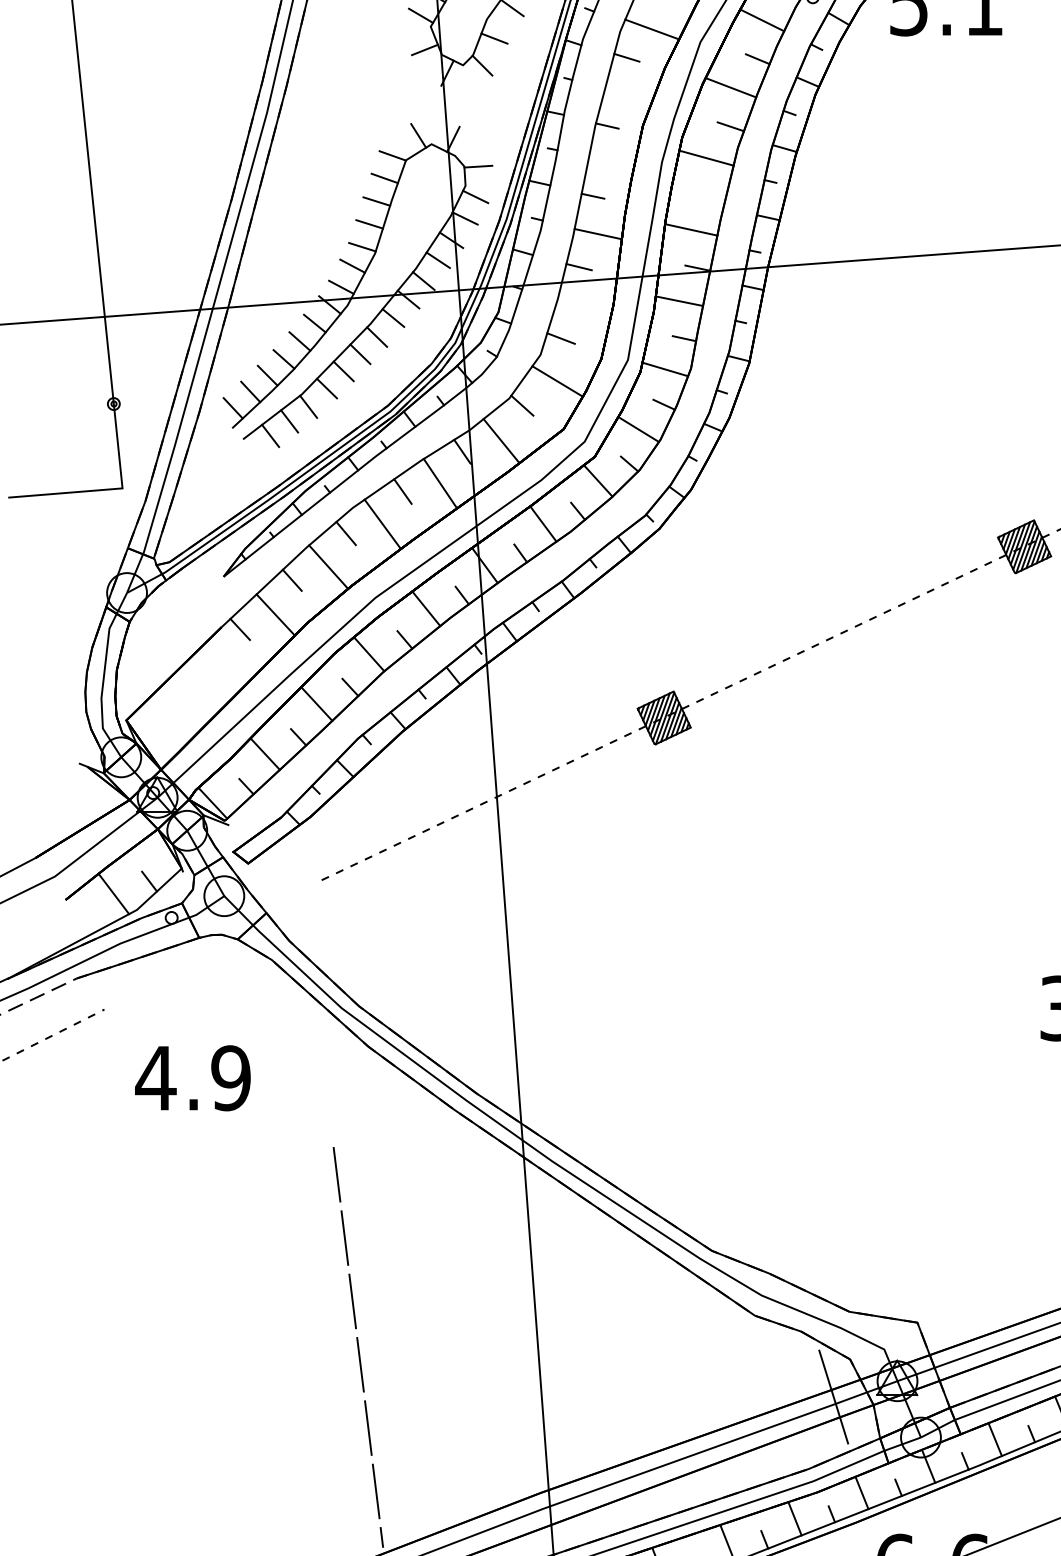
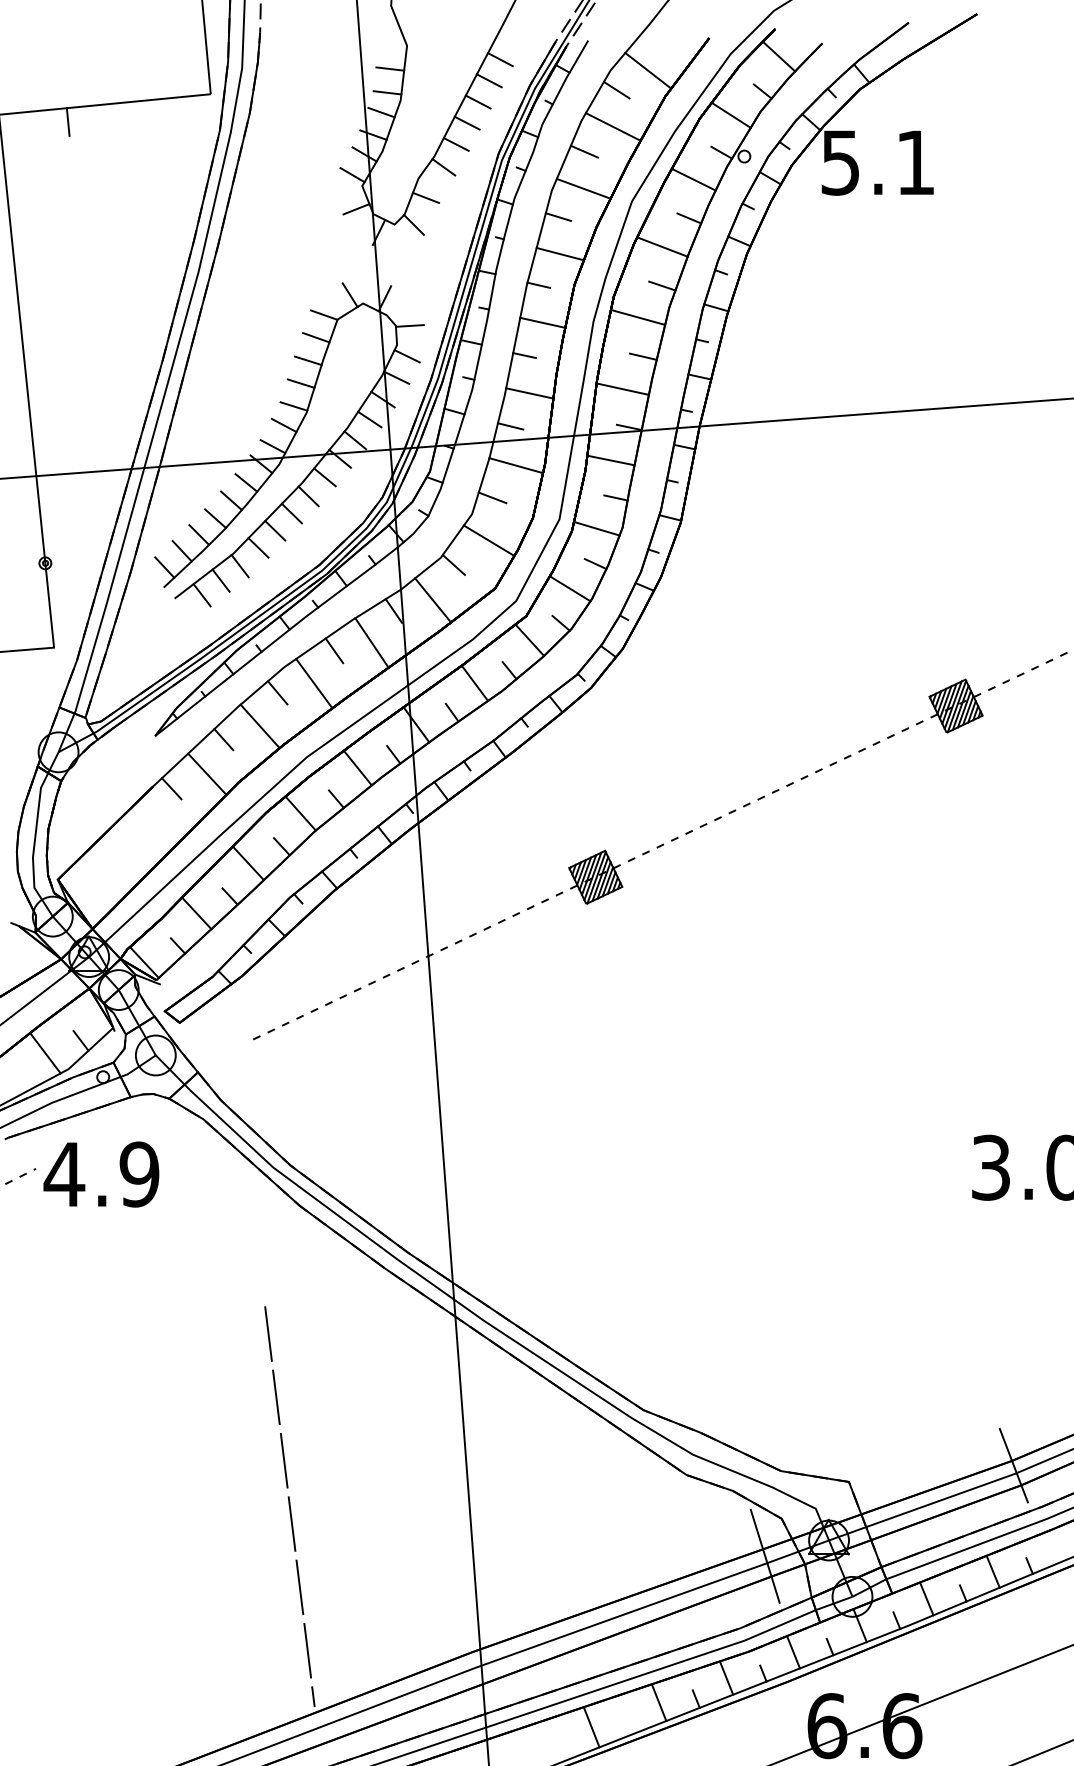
line: (627, 94) -> (559, 253), added
line: (610, 163) -> (542, 322), added
line: (710, 197) -> (642, 356), added
line: (584, 306) -> (516, 465), added
text: (192, 1078) -> (101, 1174), moved

